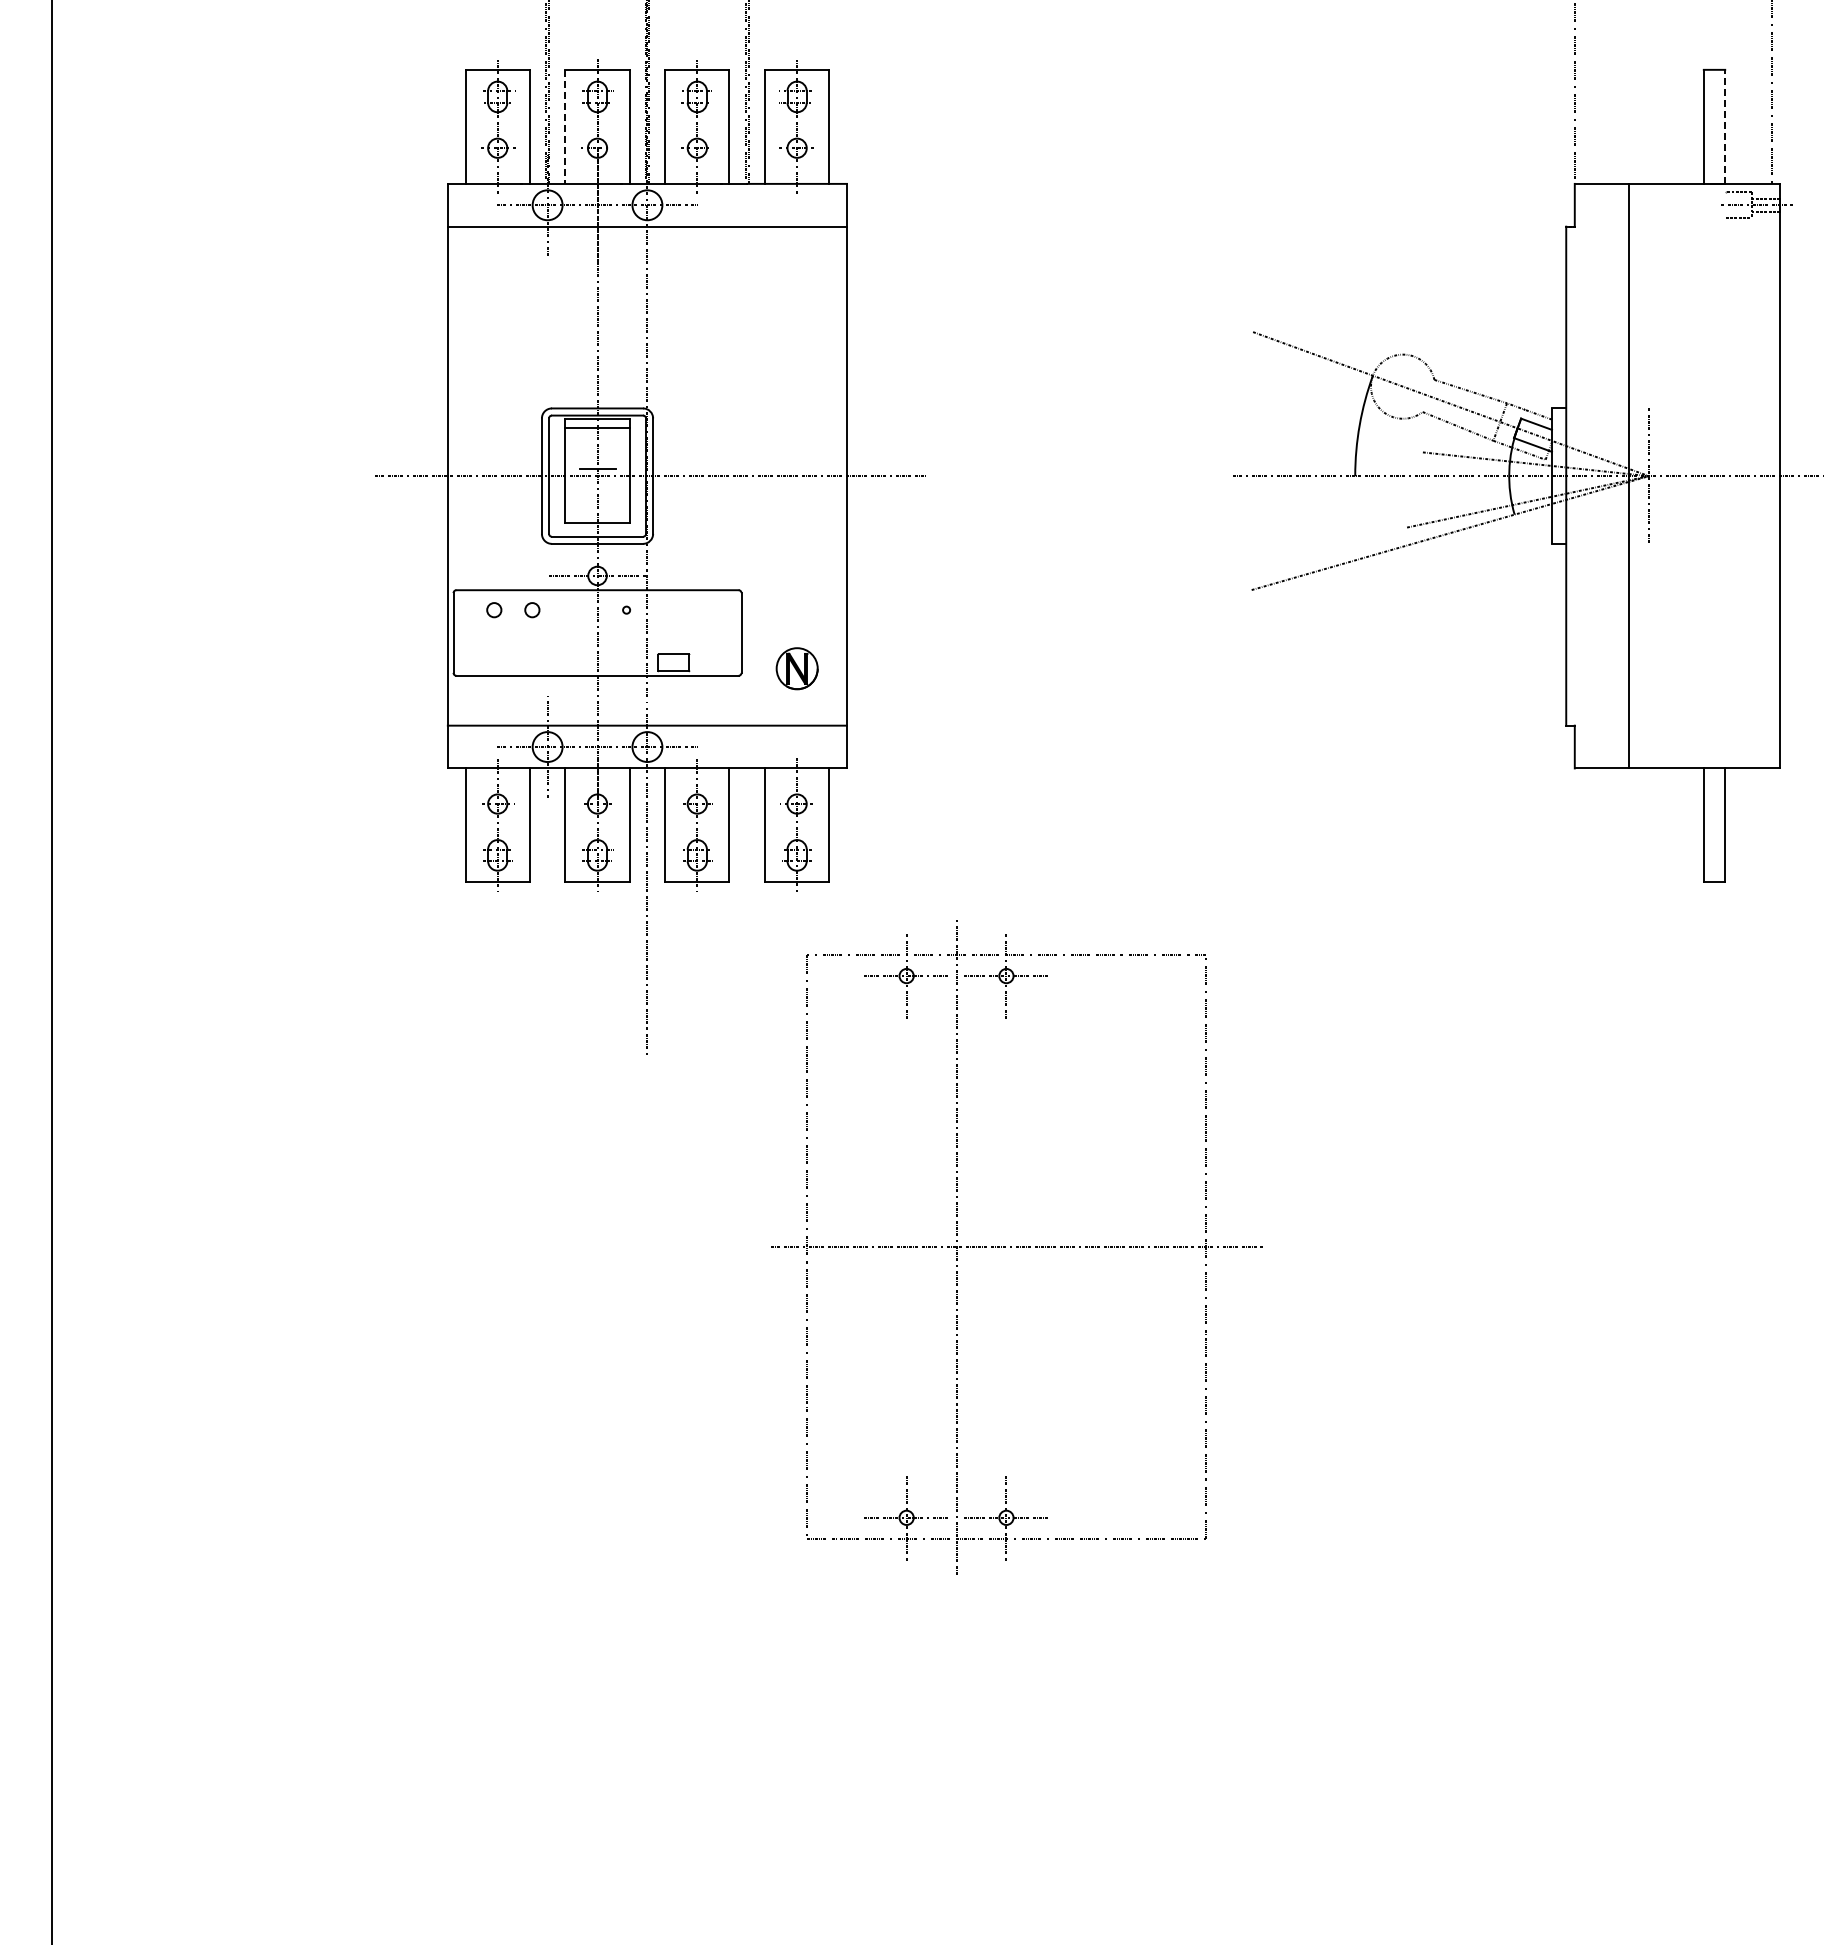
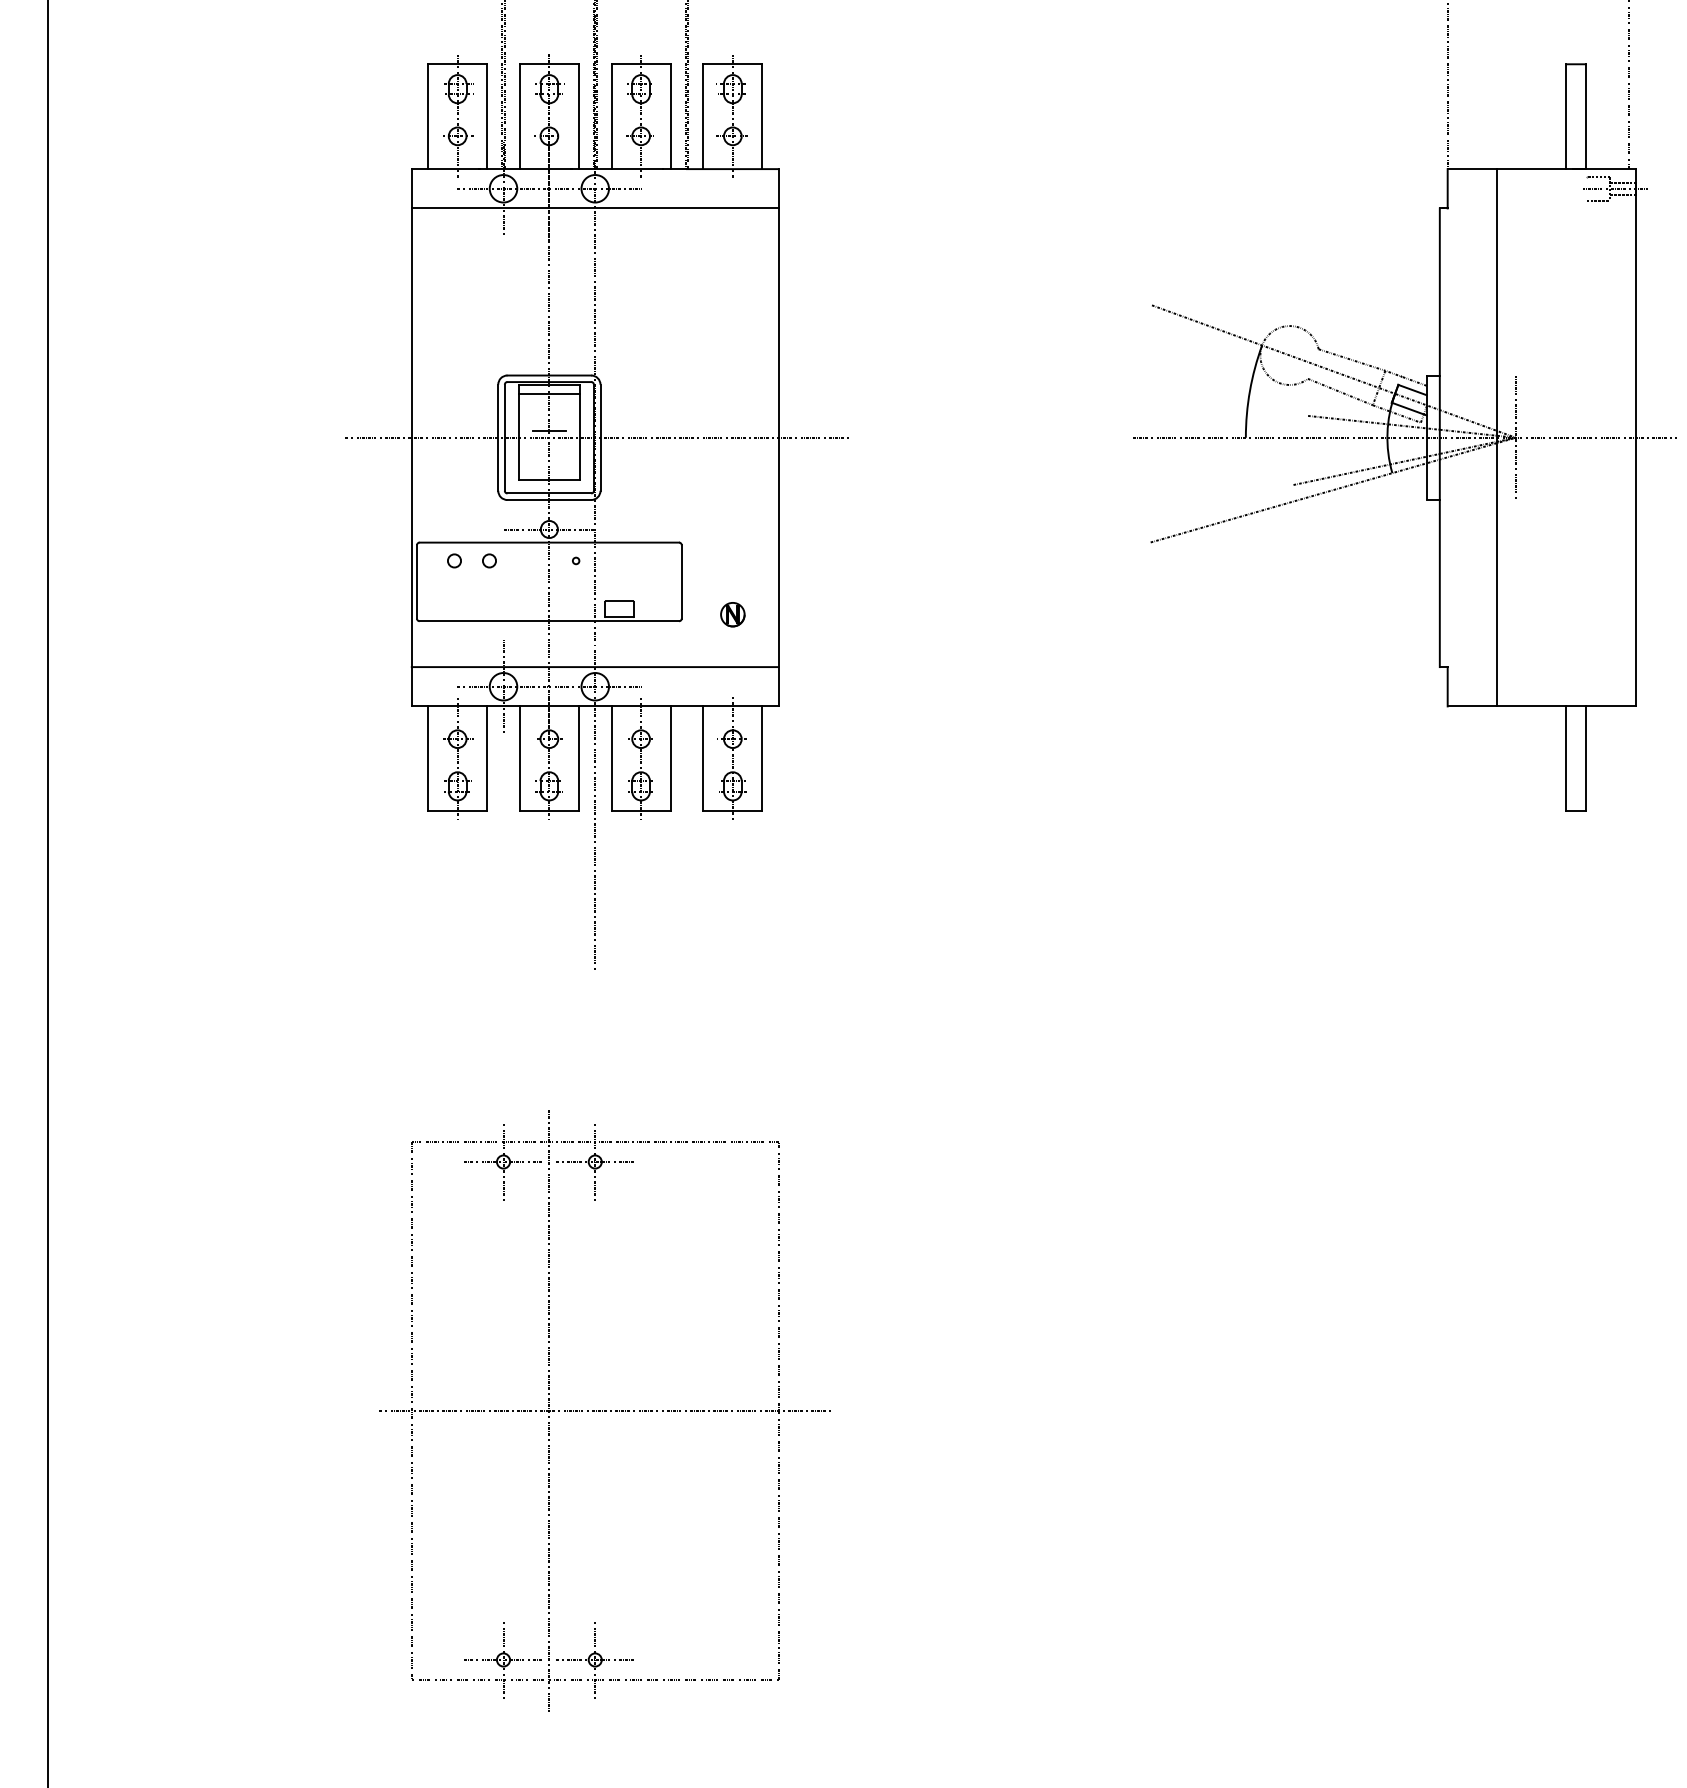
line: (1725, 126) -> (1586, 116), dashed -> solid
line: (565, 127) -> (519, 117), dashed -> solid
part: (796, 668) -> (732, 614), size x0.62
part: (1016, 1247) -> (604, 1411), moved

